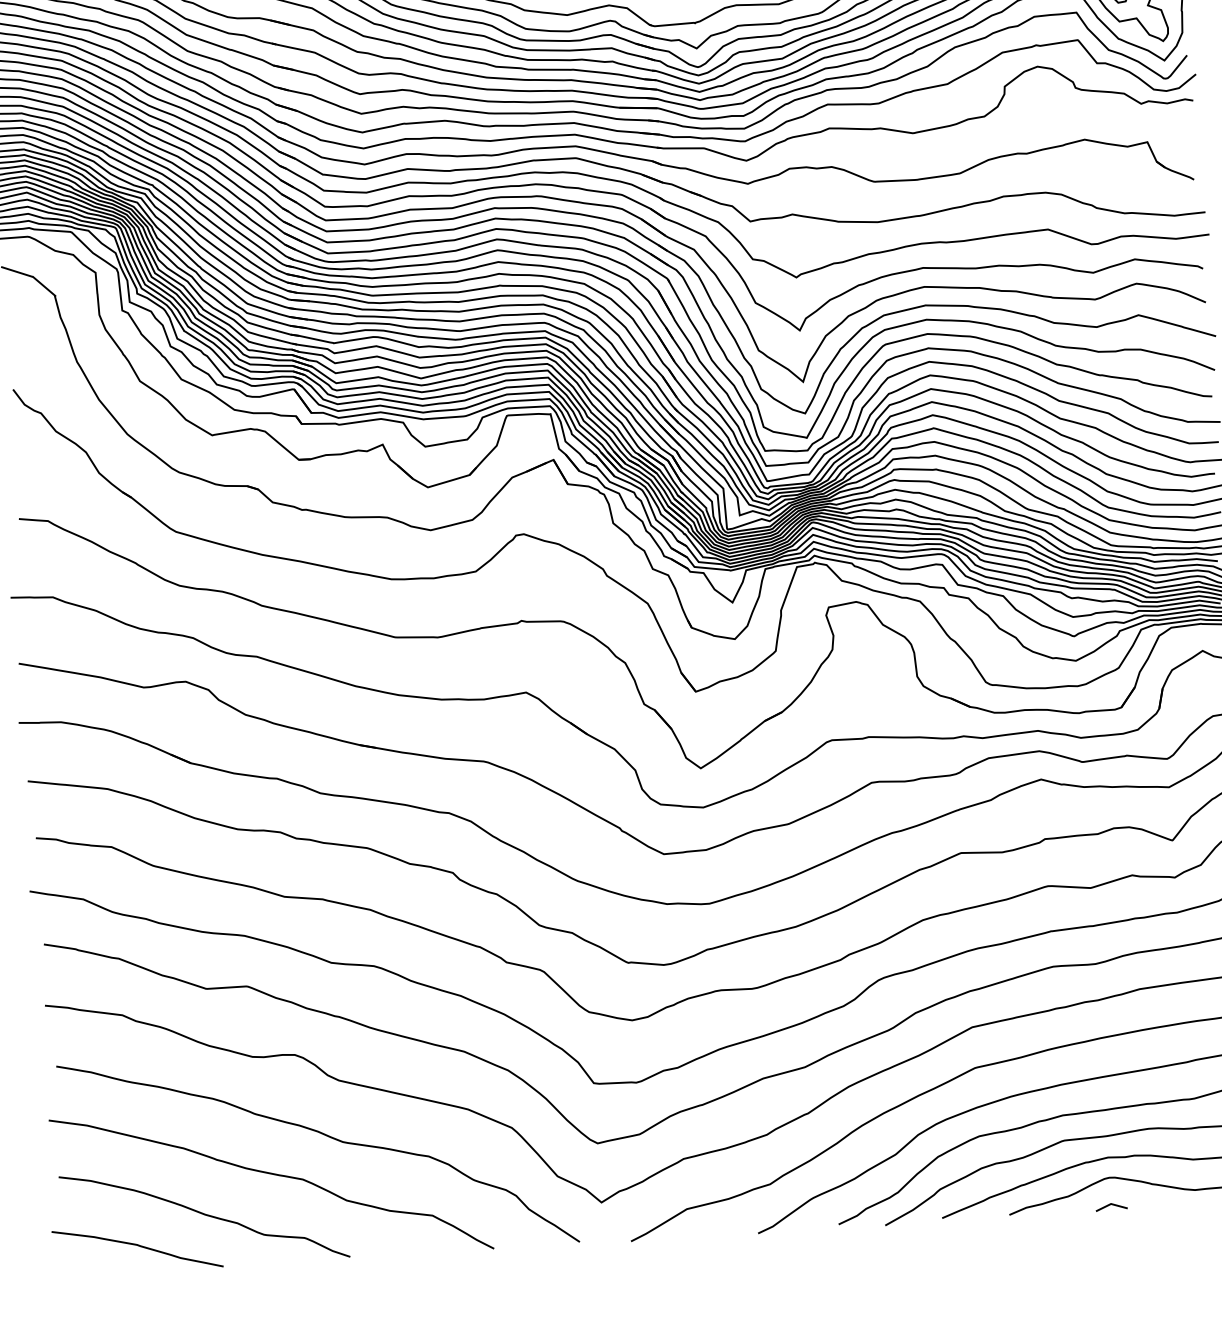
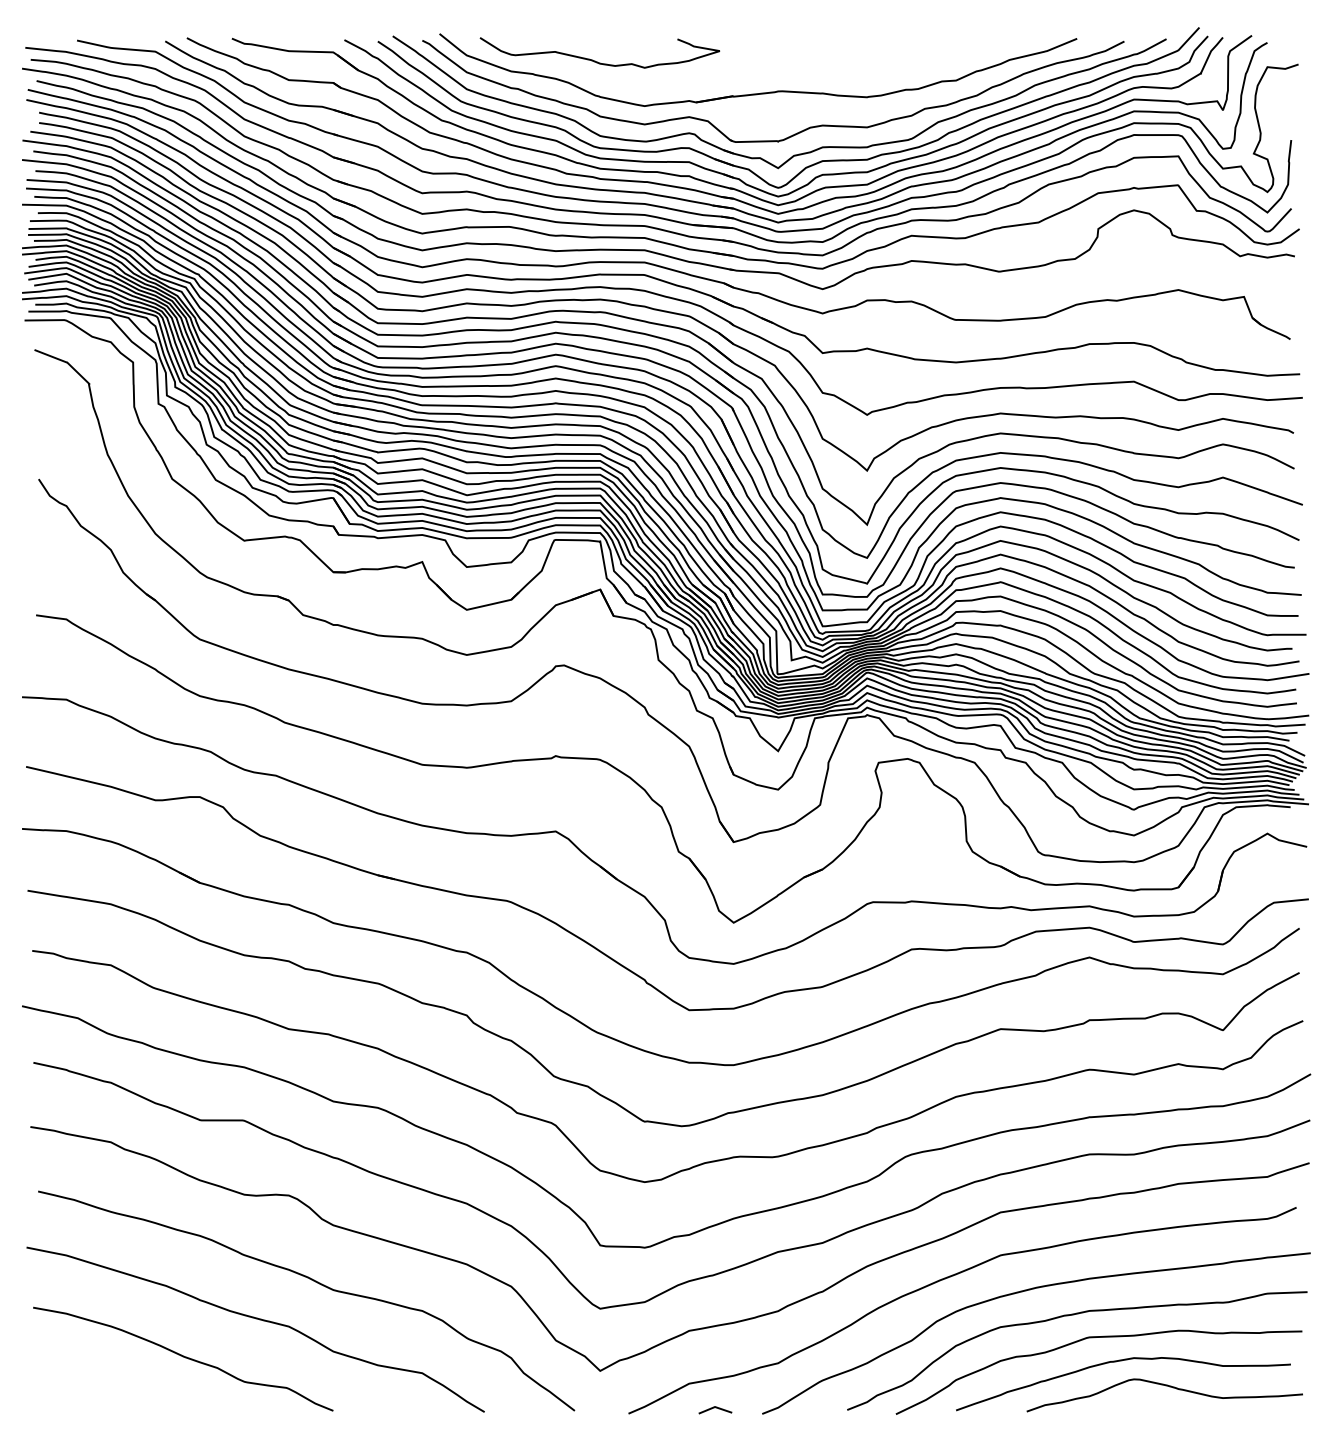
line: (1111, 1205) -> (715, 1408), moved
curve: (137, 1246) -> (111, 1385), removed

